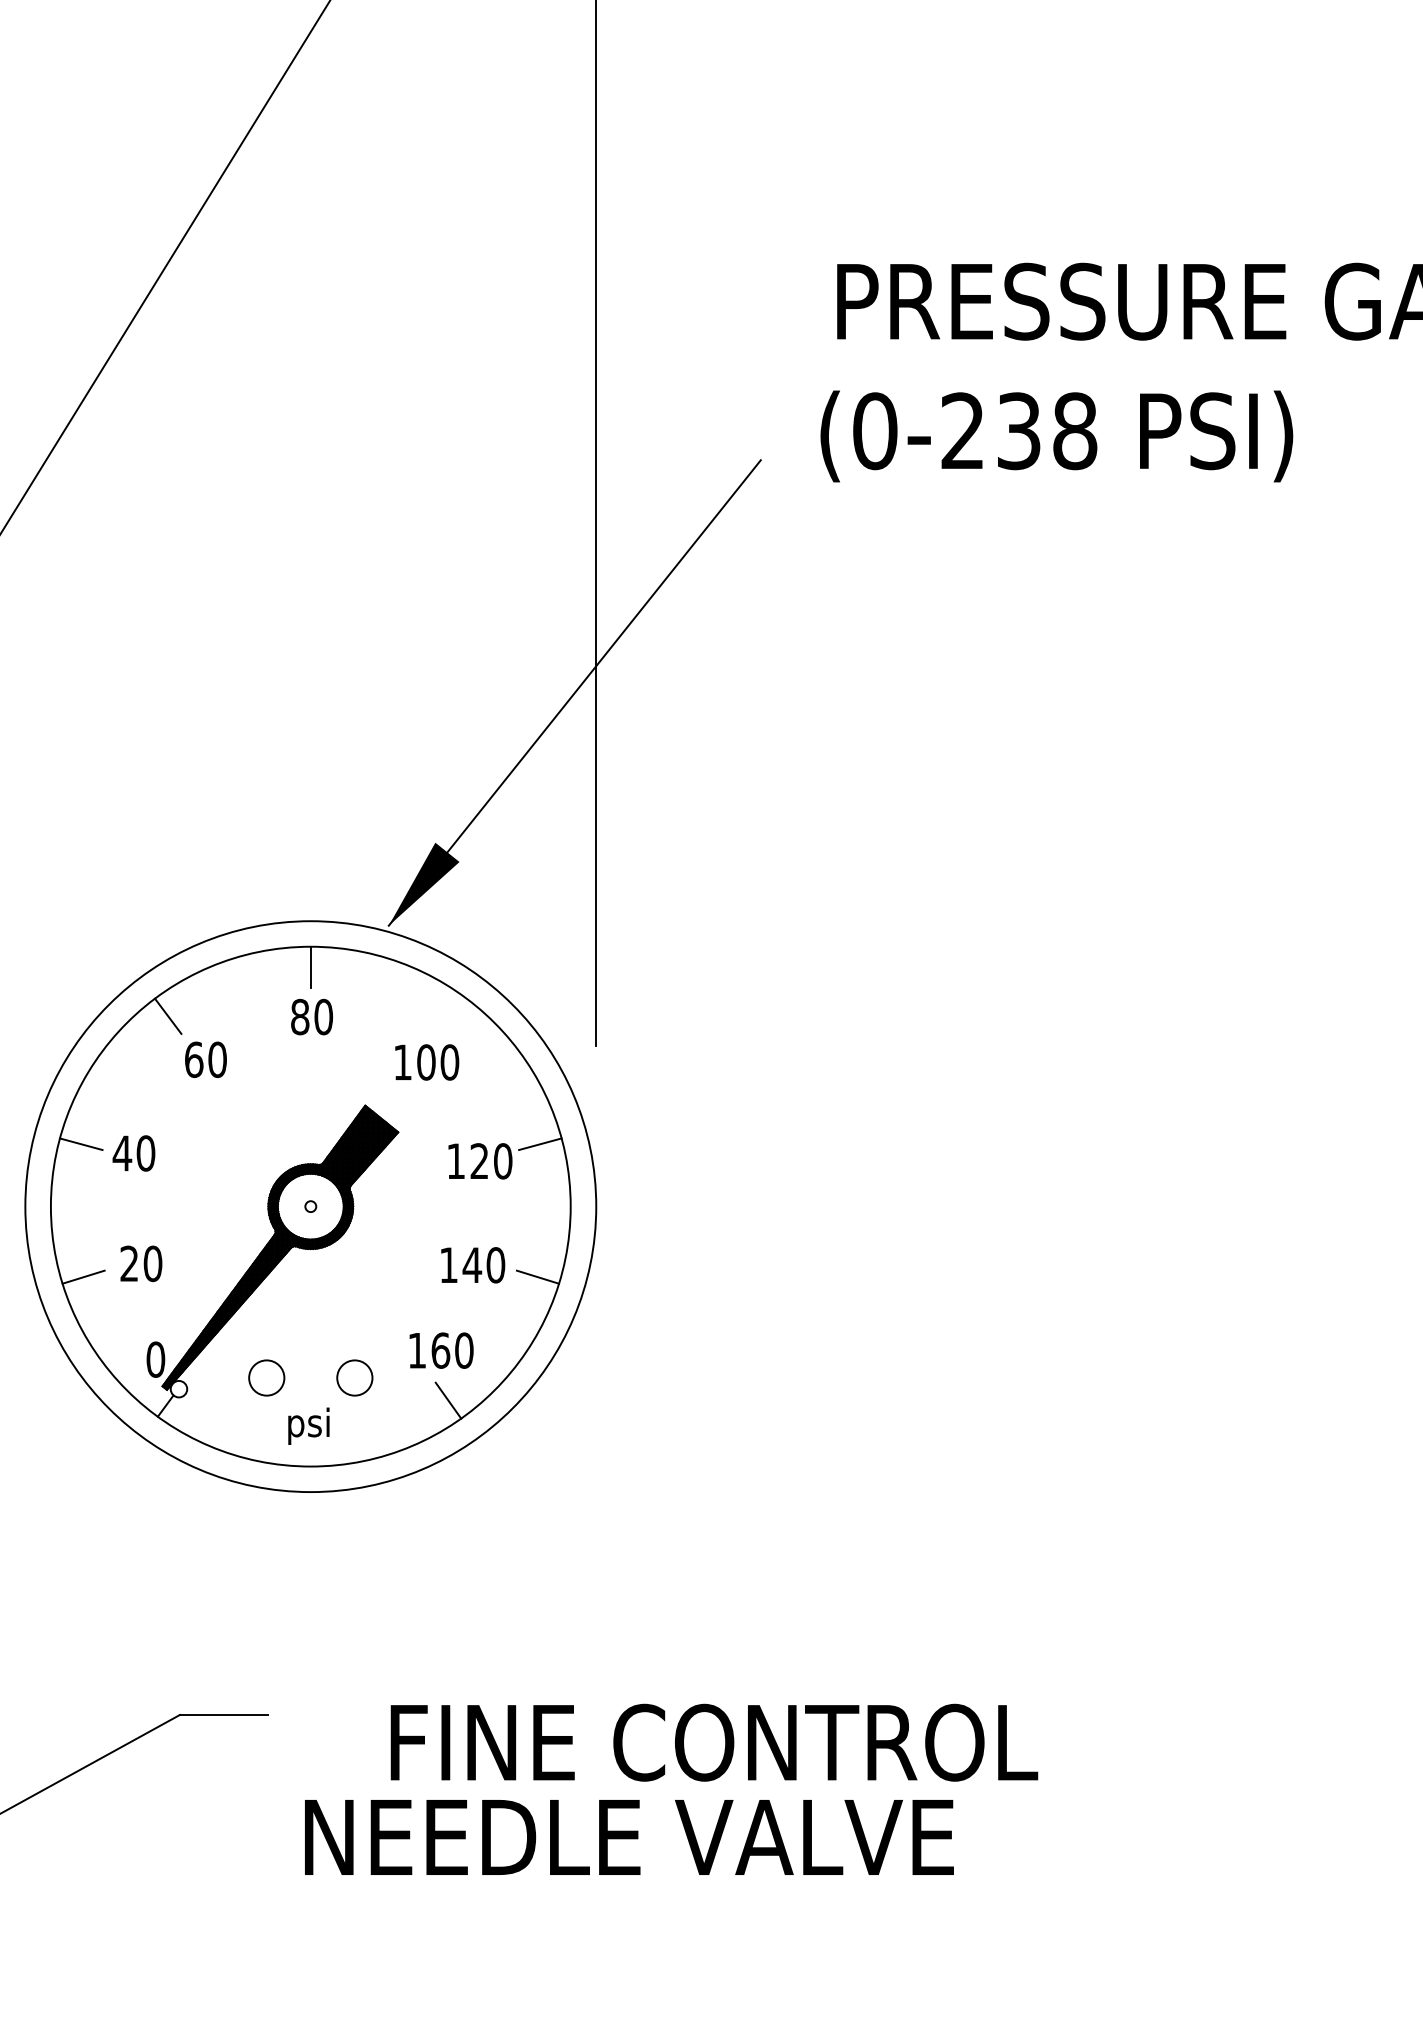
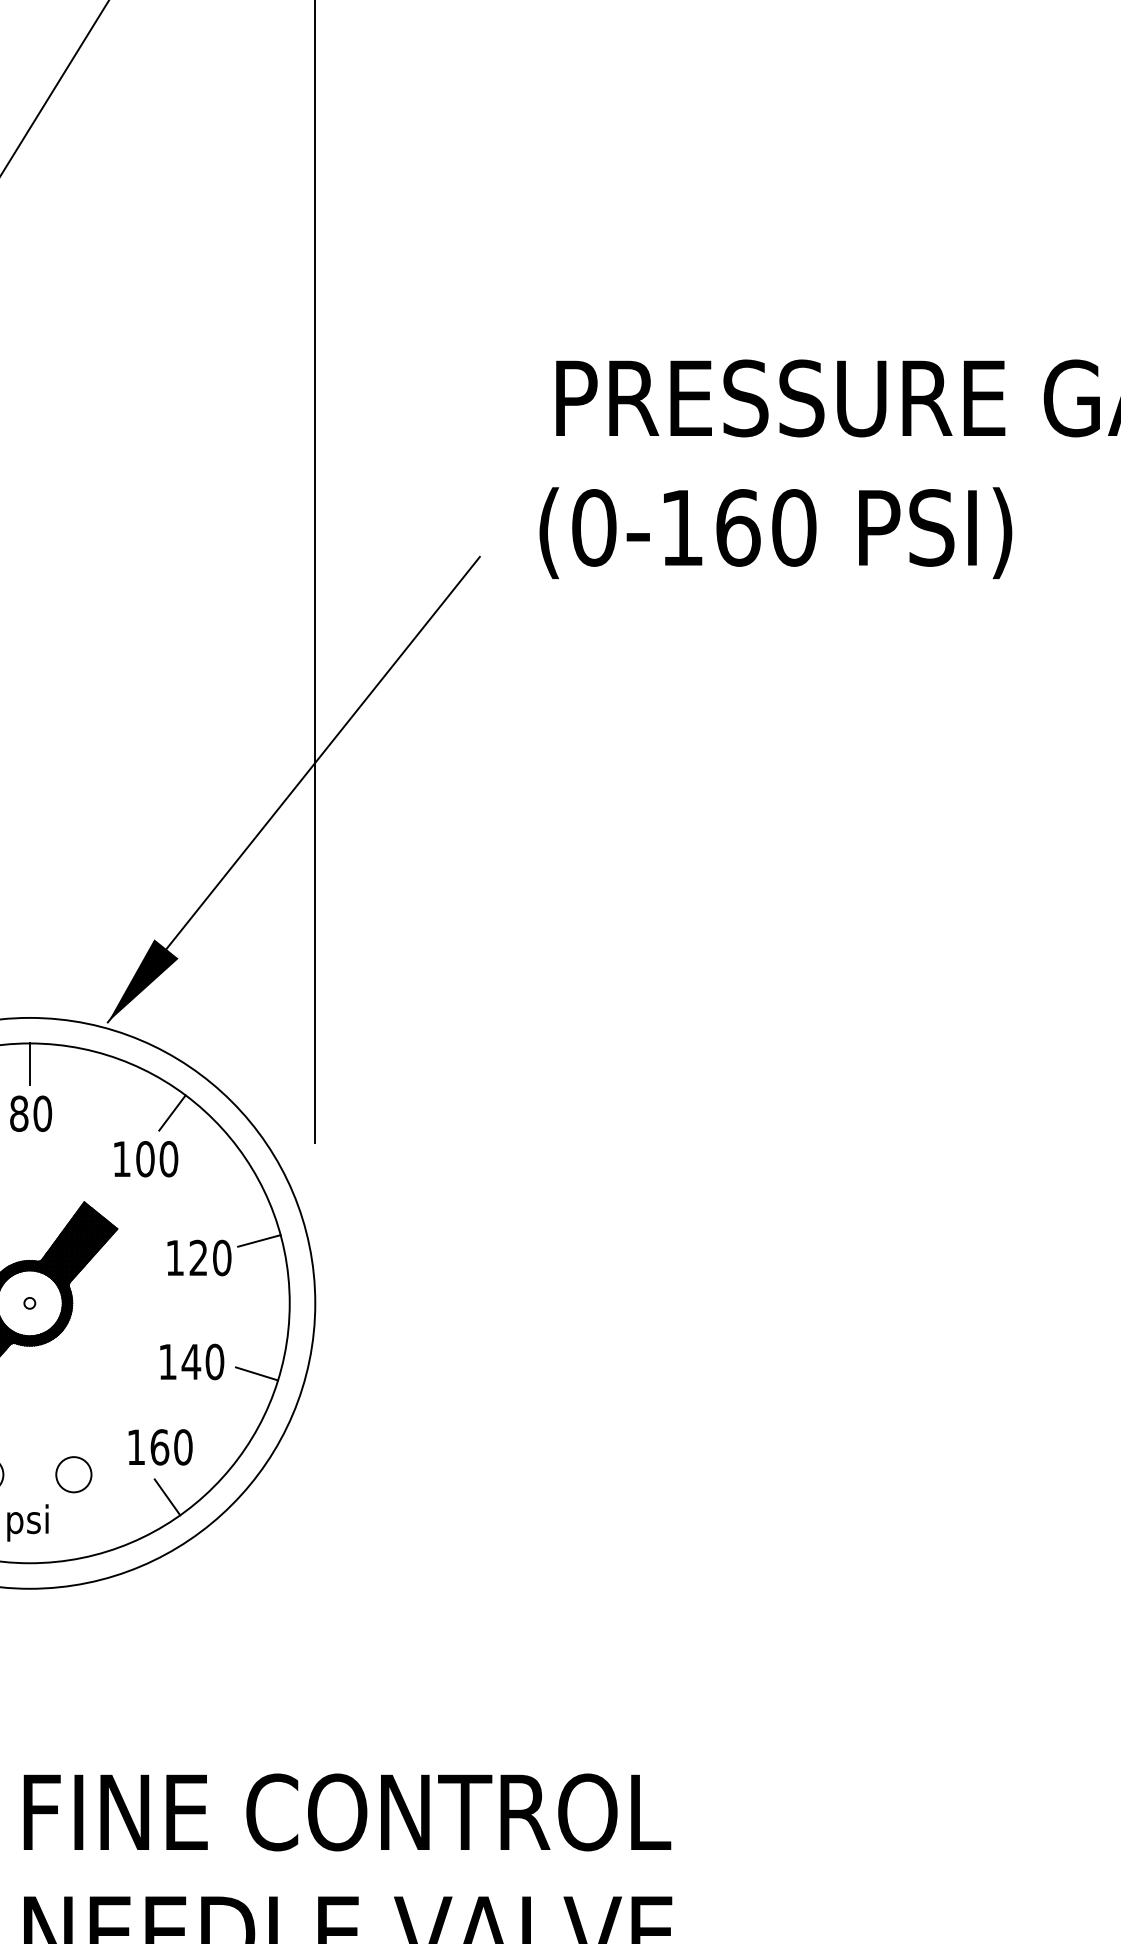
text: (1019, 431) -> (738, 528), (0-238 -> (0-160
line: (453, 1015) -> (172, 1112), added
text: (714, 1742) -> (347, 1812), moved

